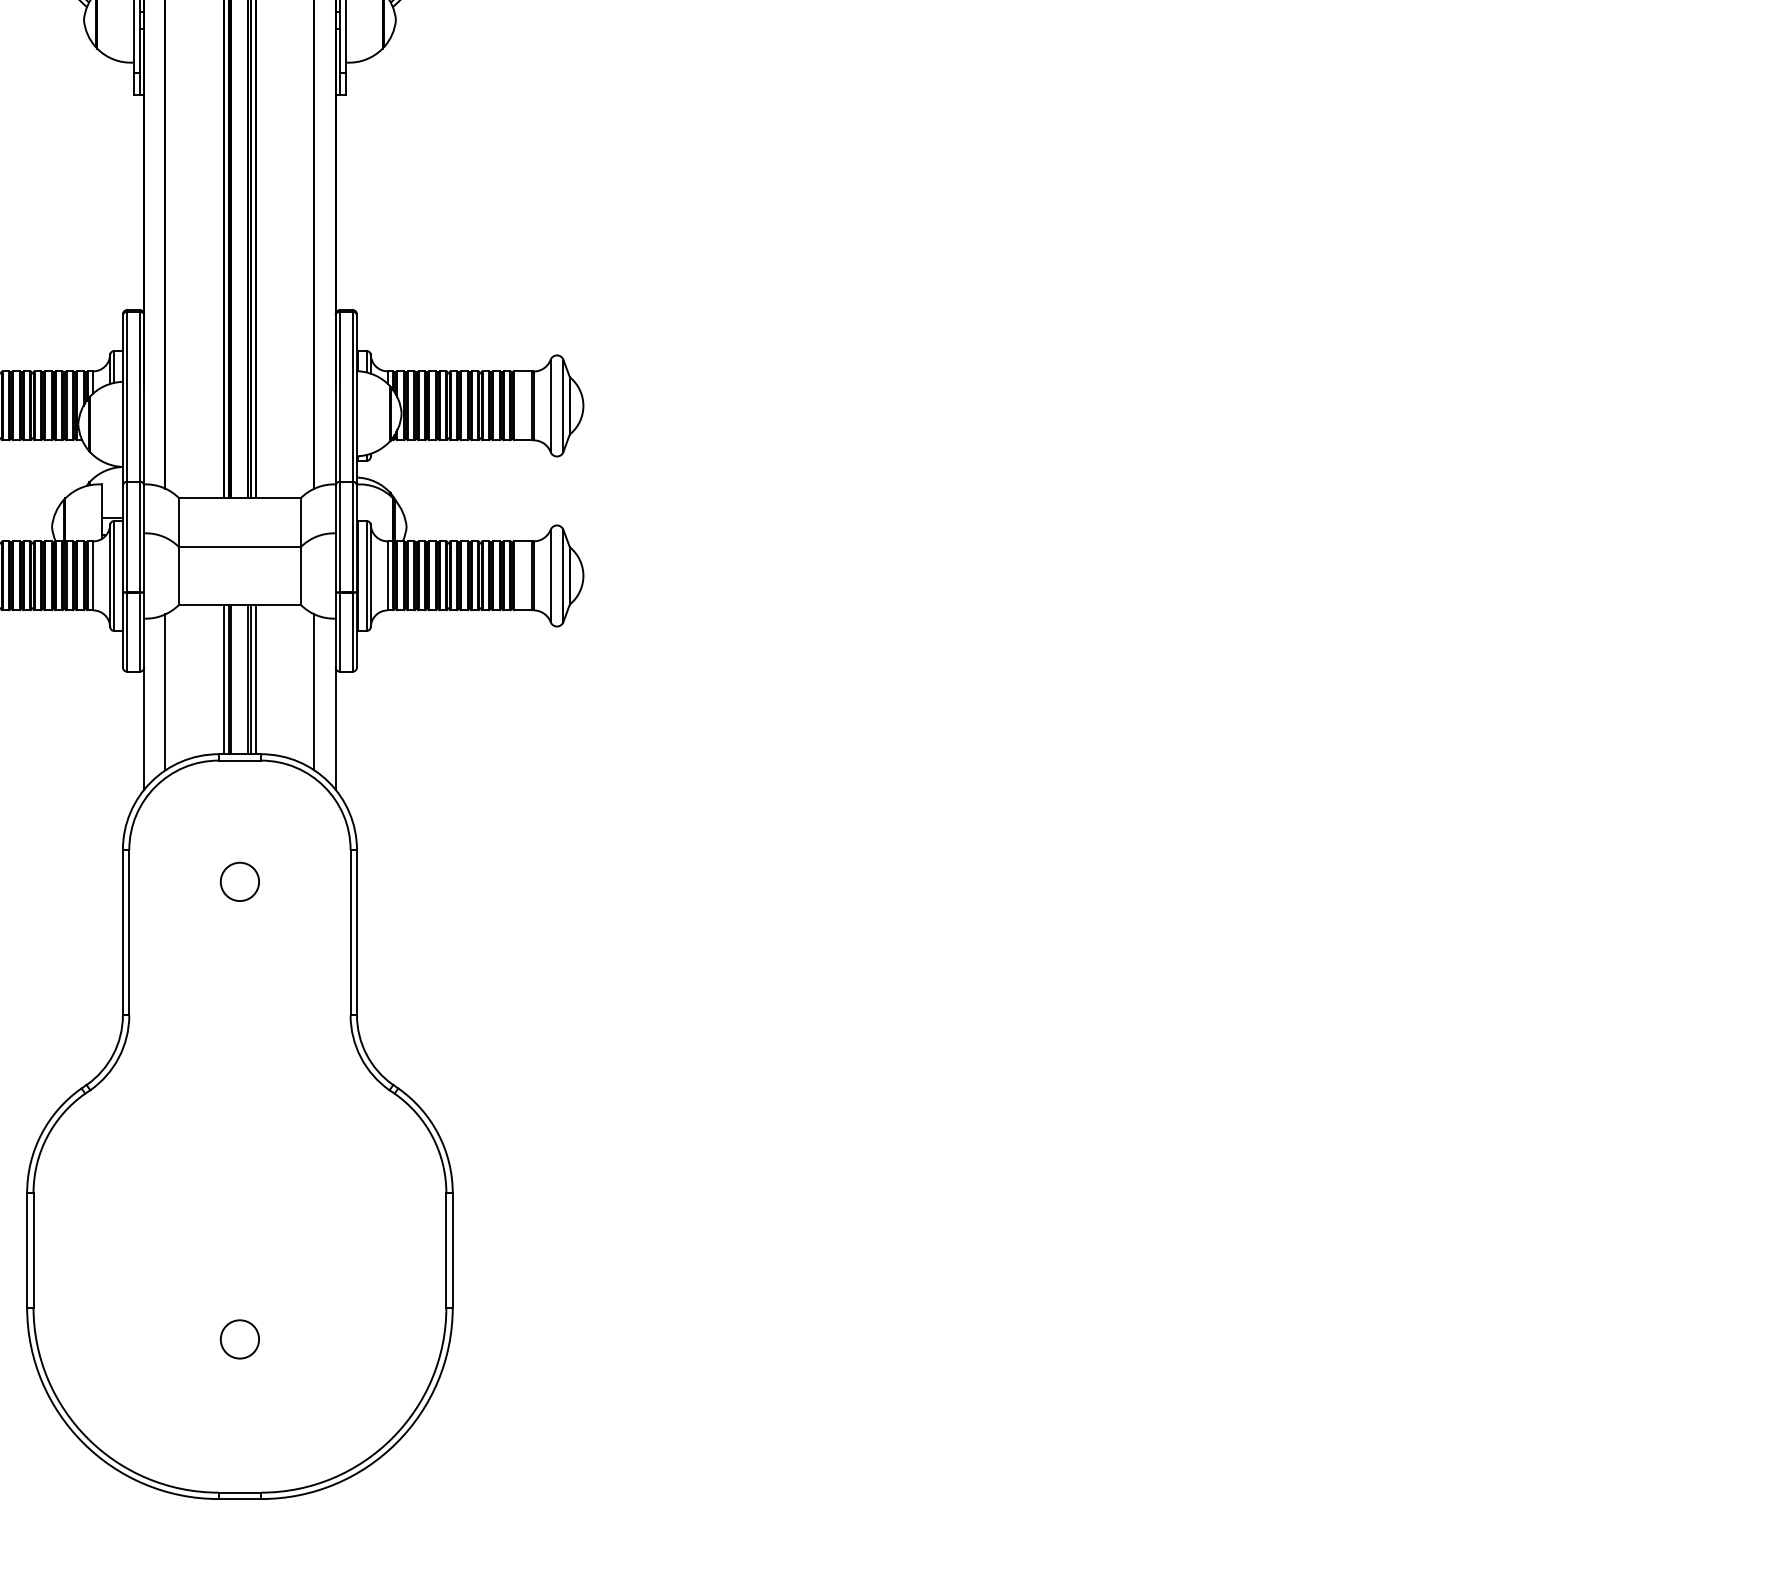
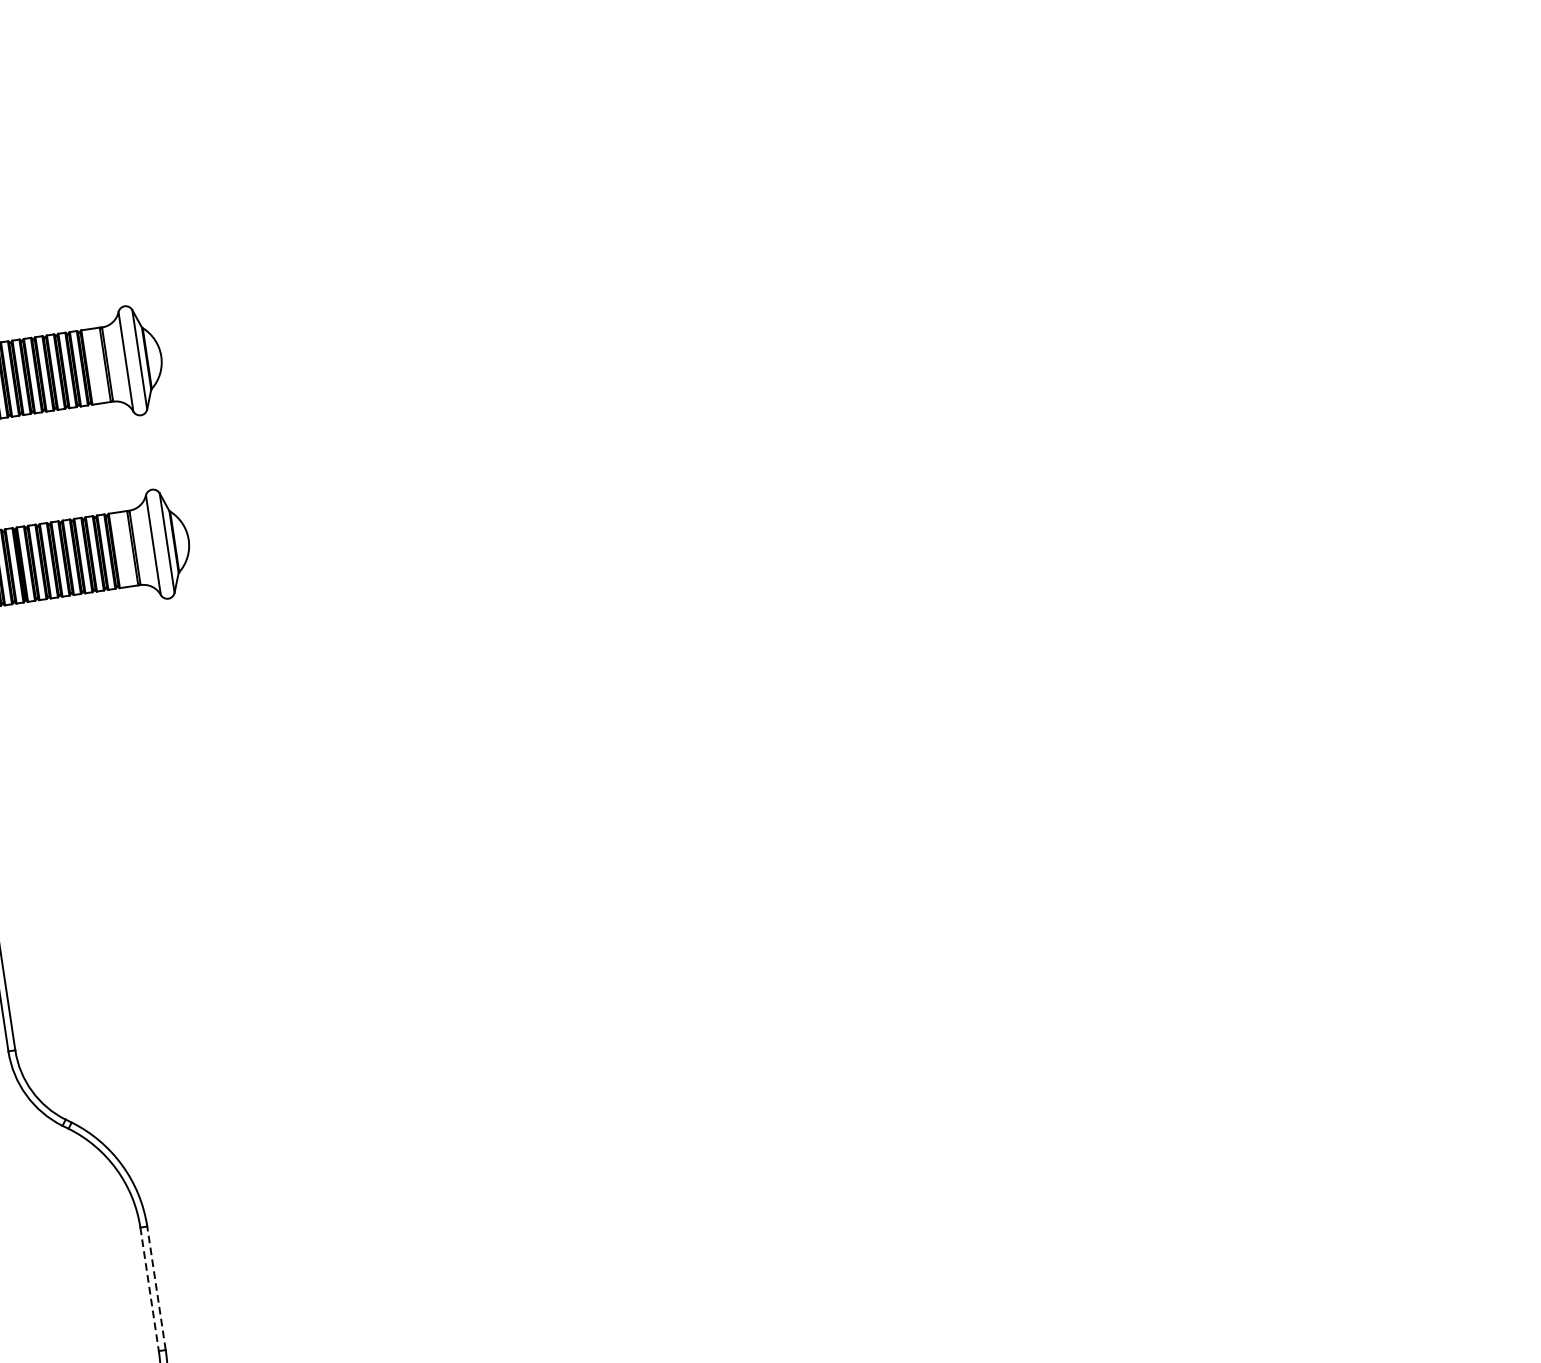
line: (452, 1249) -> (156, 1287), solid -> dashed
line: (446, 1250) -> (149, 1289), solid -> dashed

